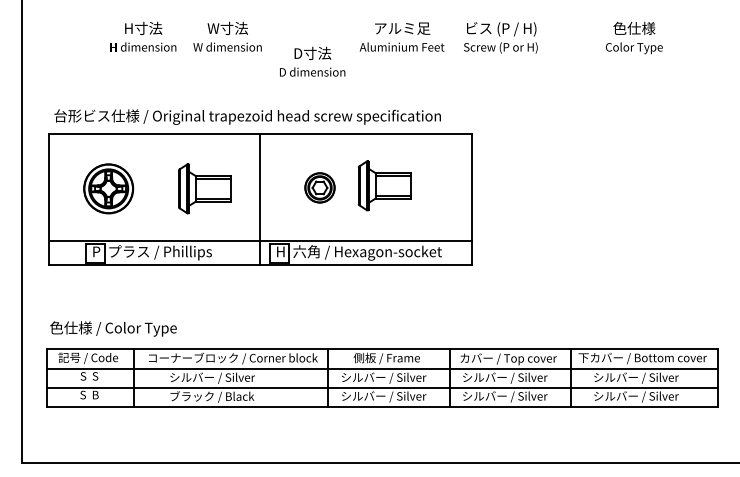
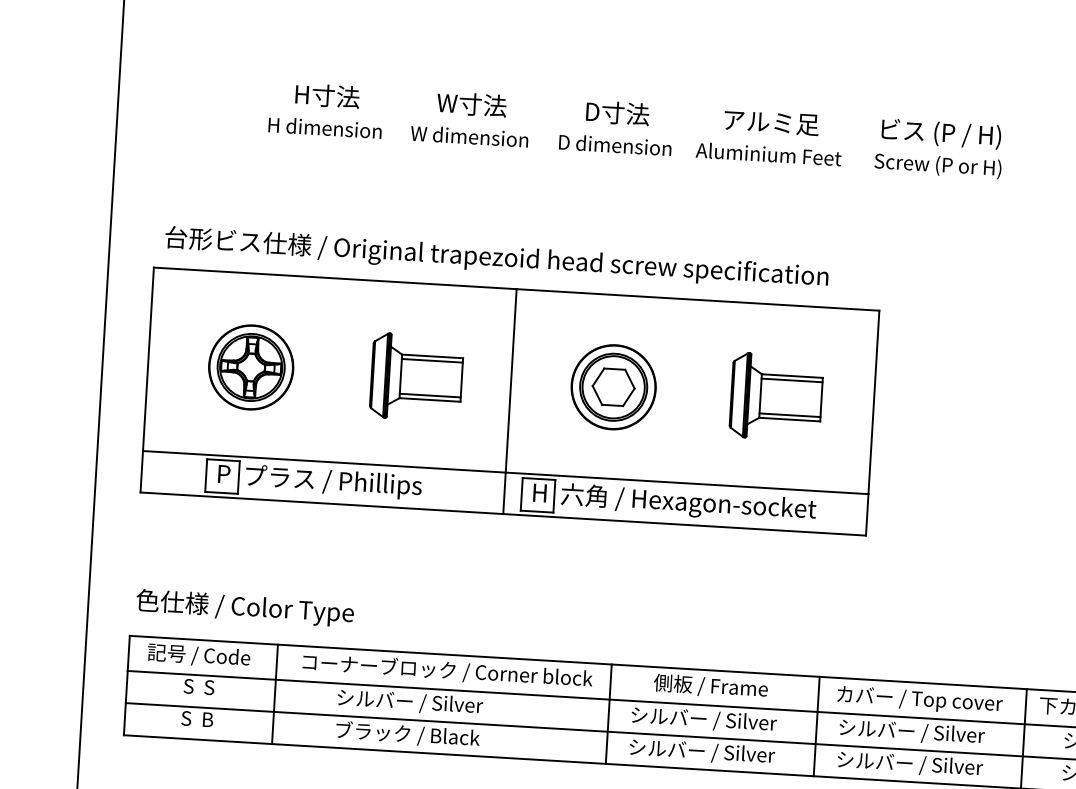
text: (312, 61) -> (616, 126), moved
part: (384, 185) -> (775, 396), moved
part: (319, 187) -> (612, 386), size x1.67

